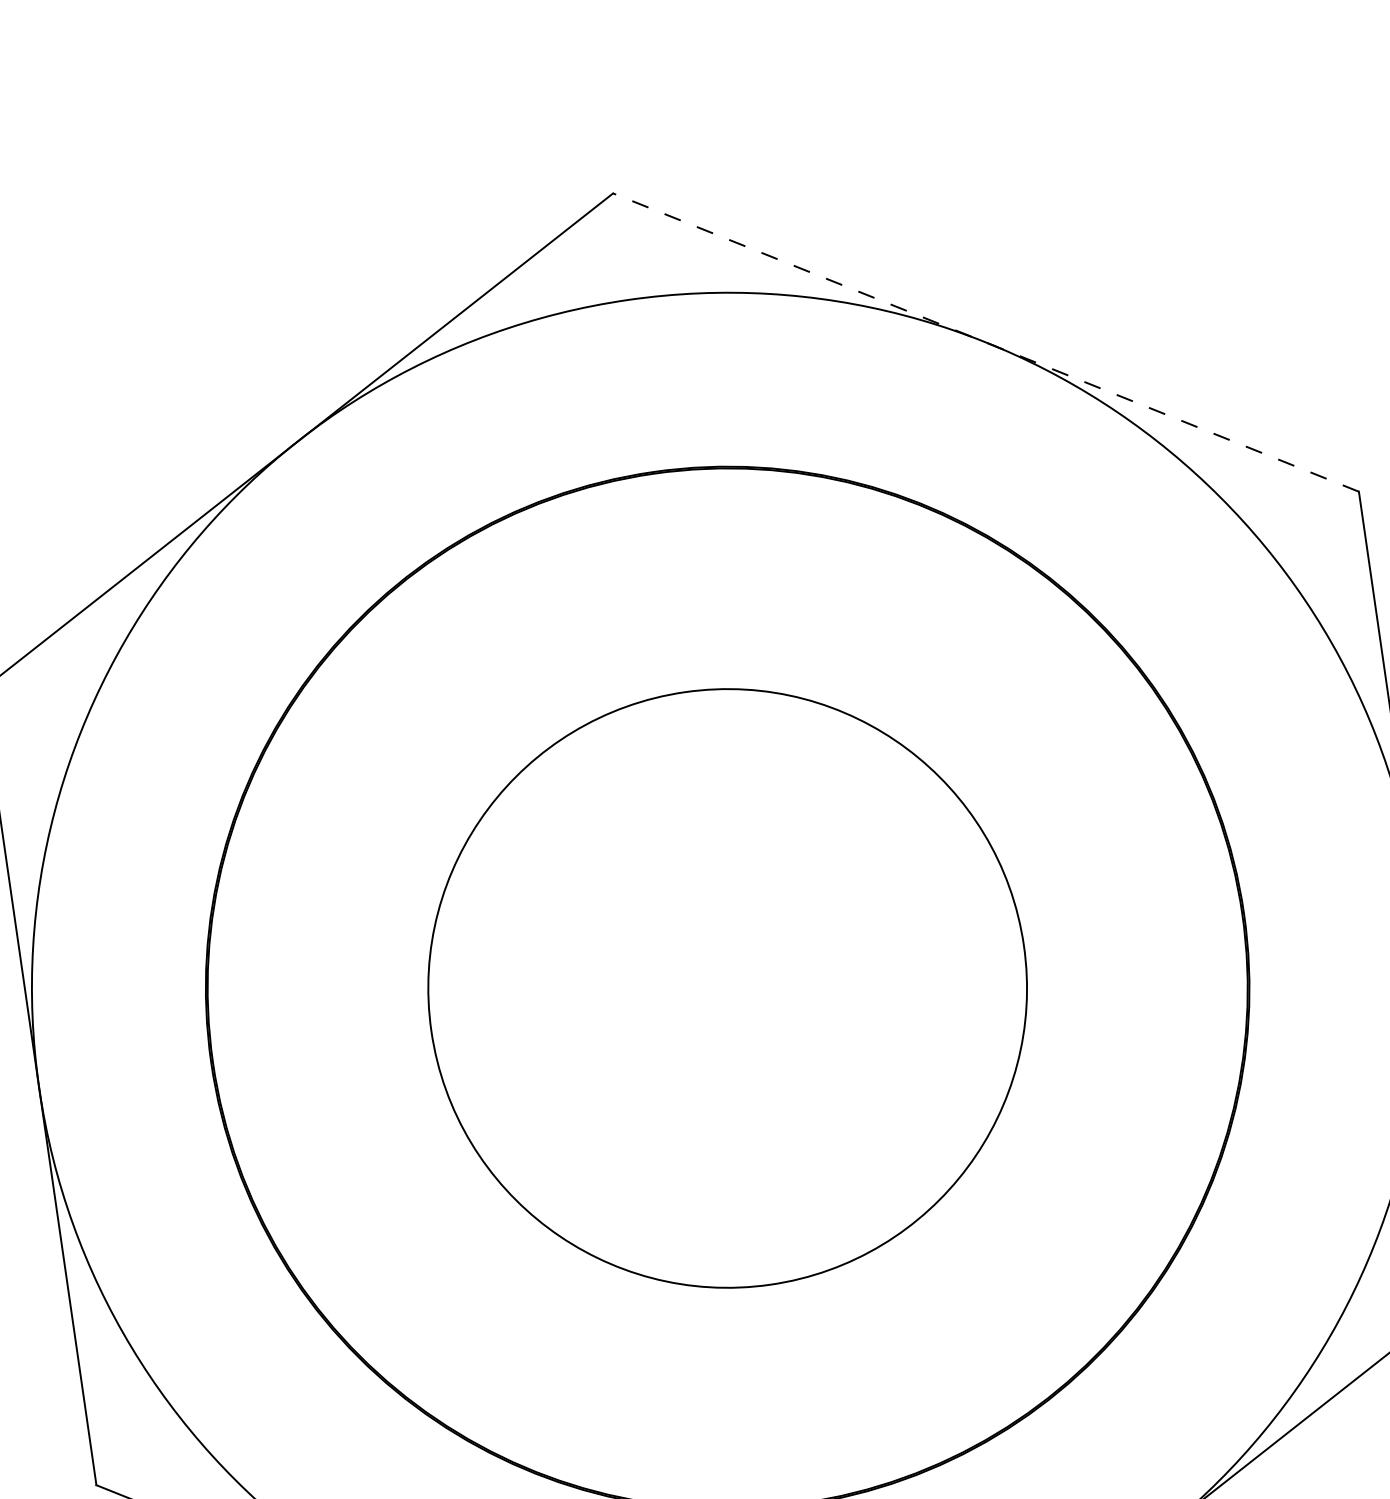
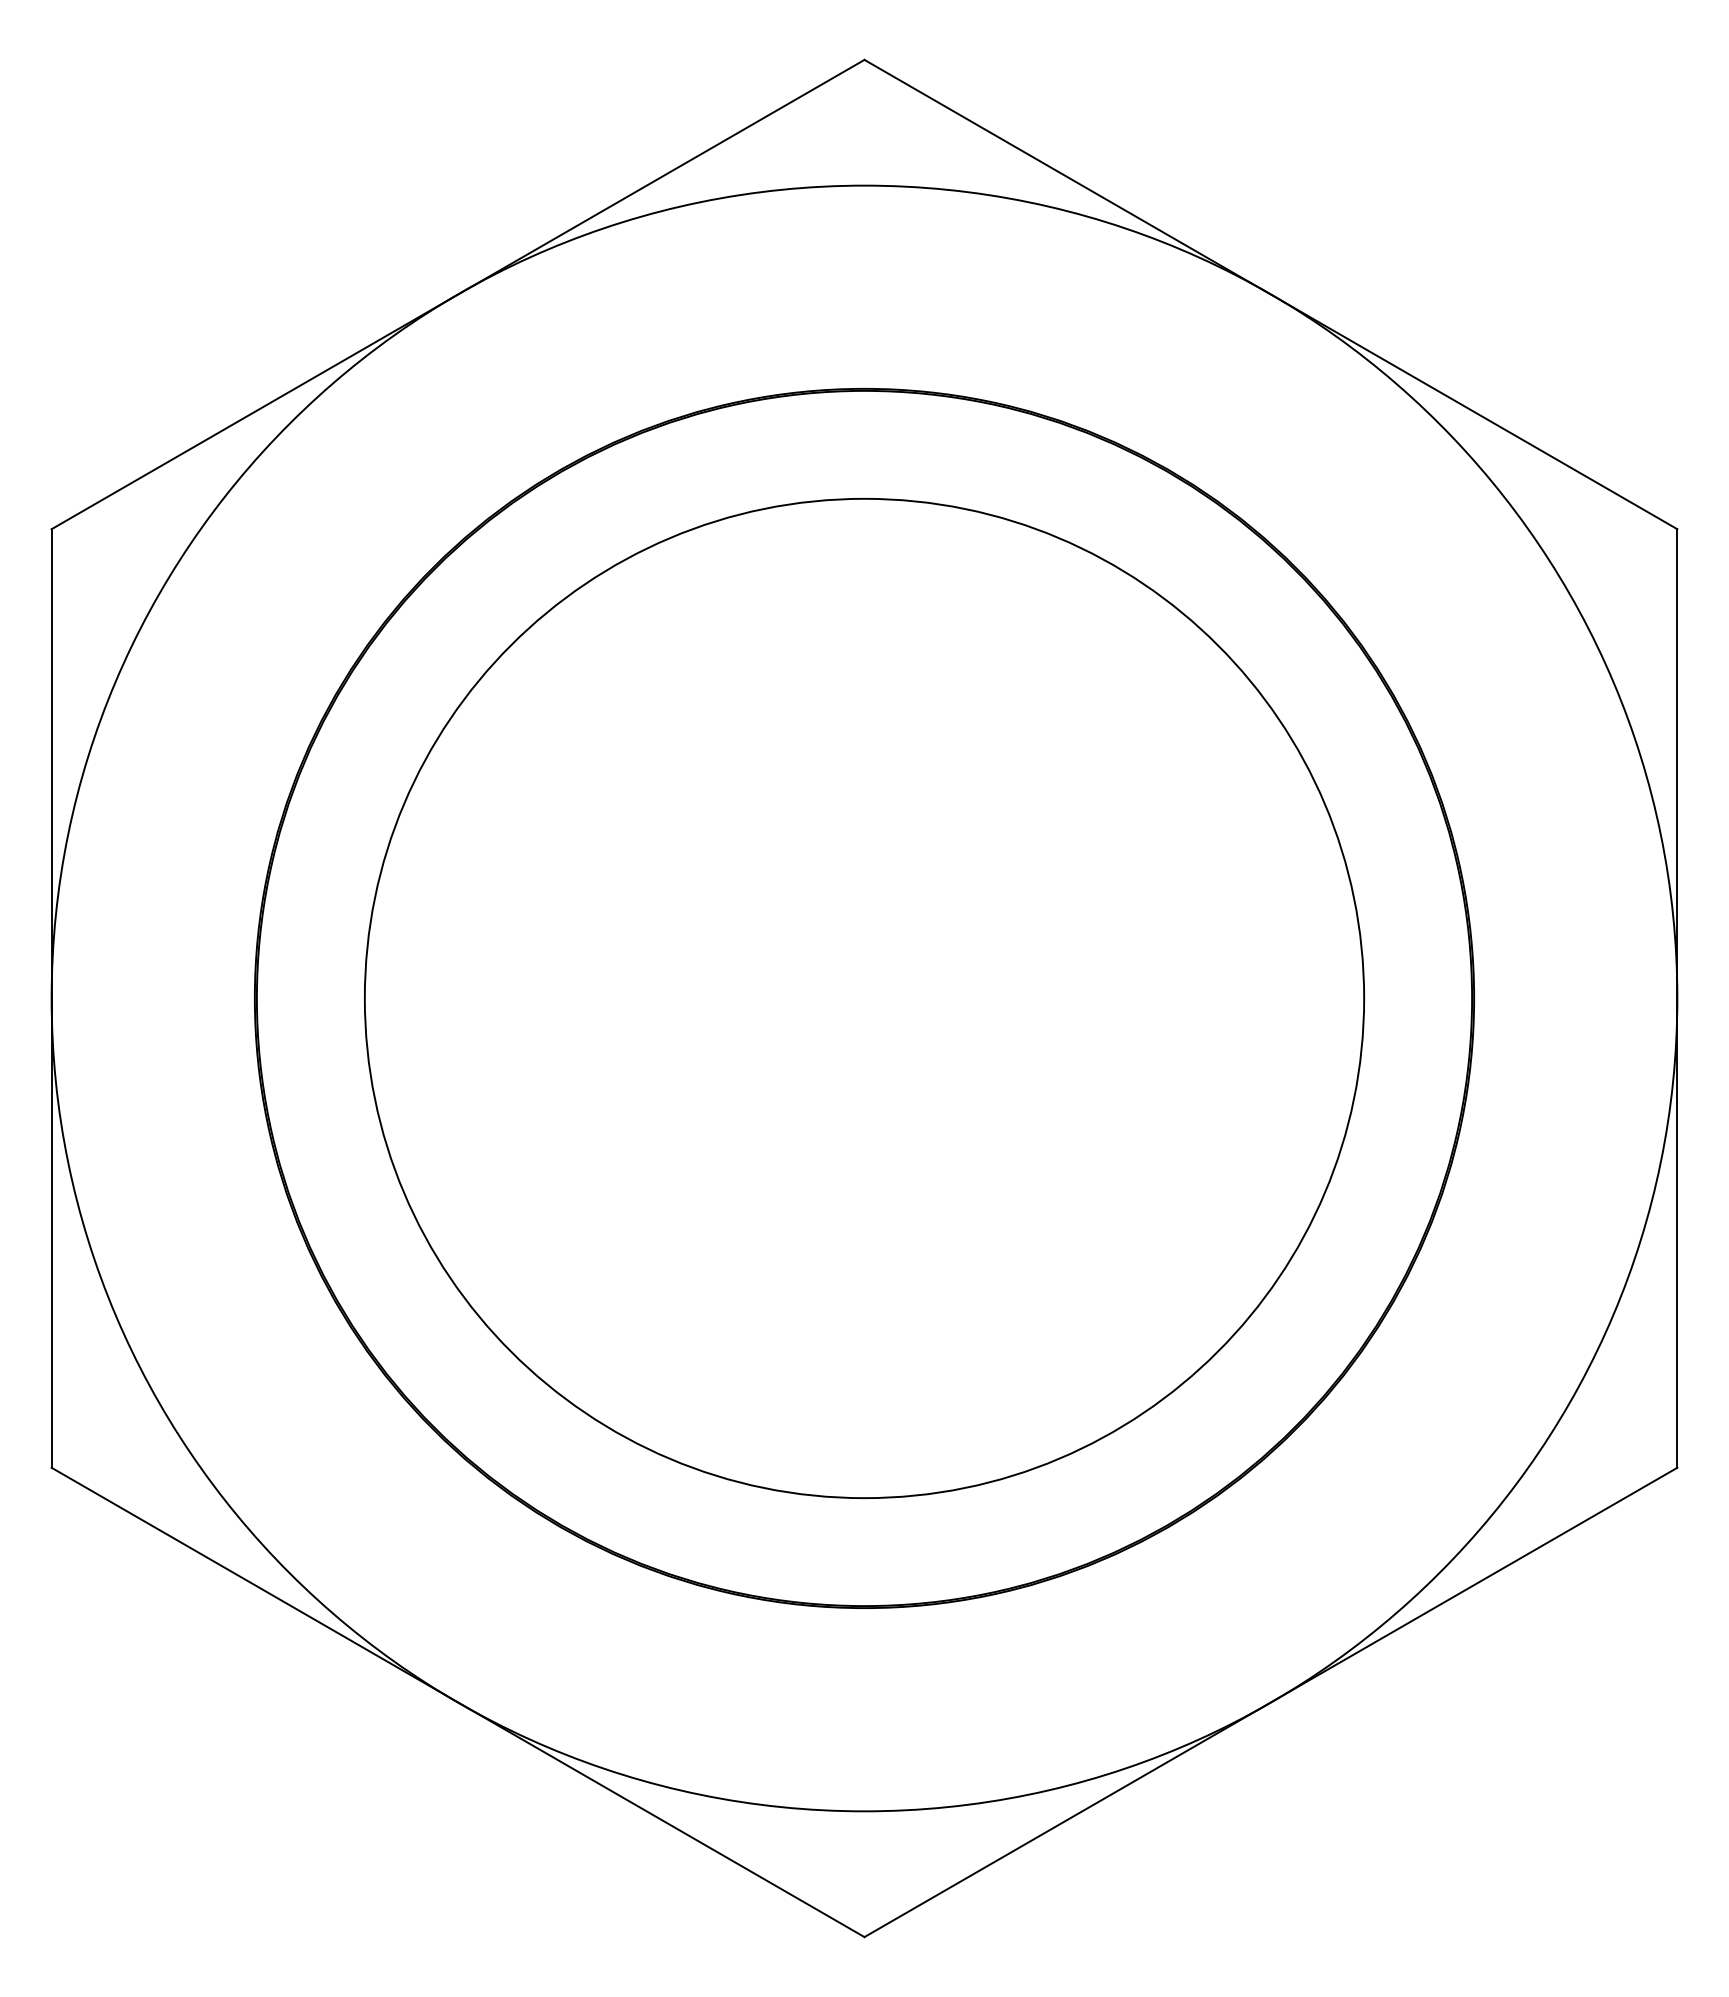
line: (985, 342) -> (1270, 294), dashed -> solid
circle: (727, 988) -> (864, 998), size x1.43

